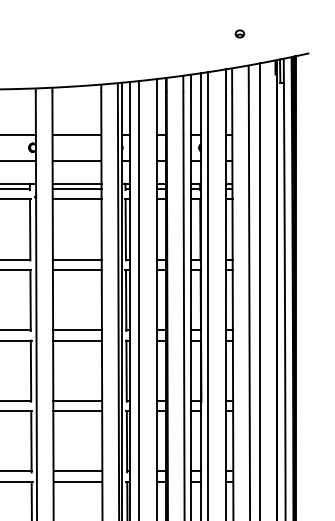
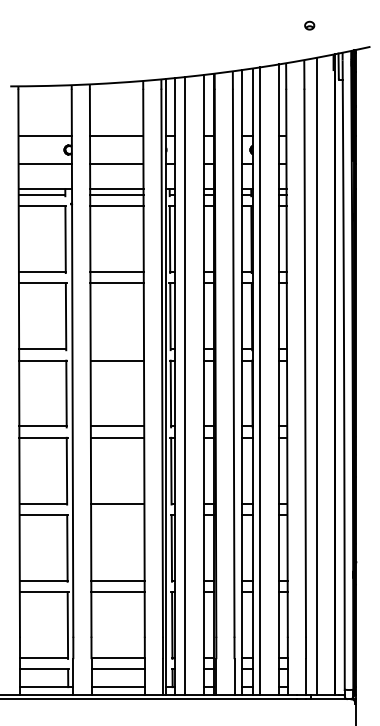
part: (239, 33) -> (309, 25), moved
line: (76, 330) -> (116, 349), removed
line: (77, 482) -> (117, 515), removed

